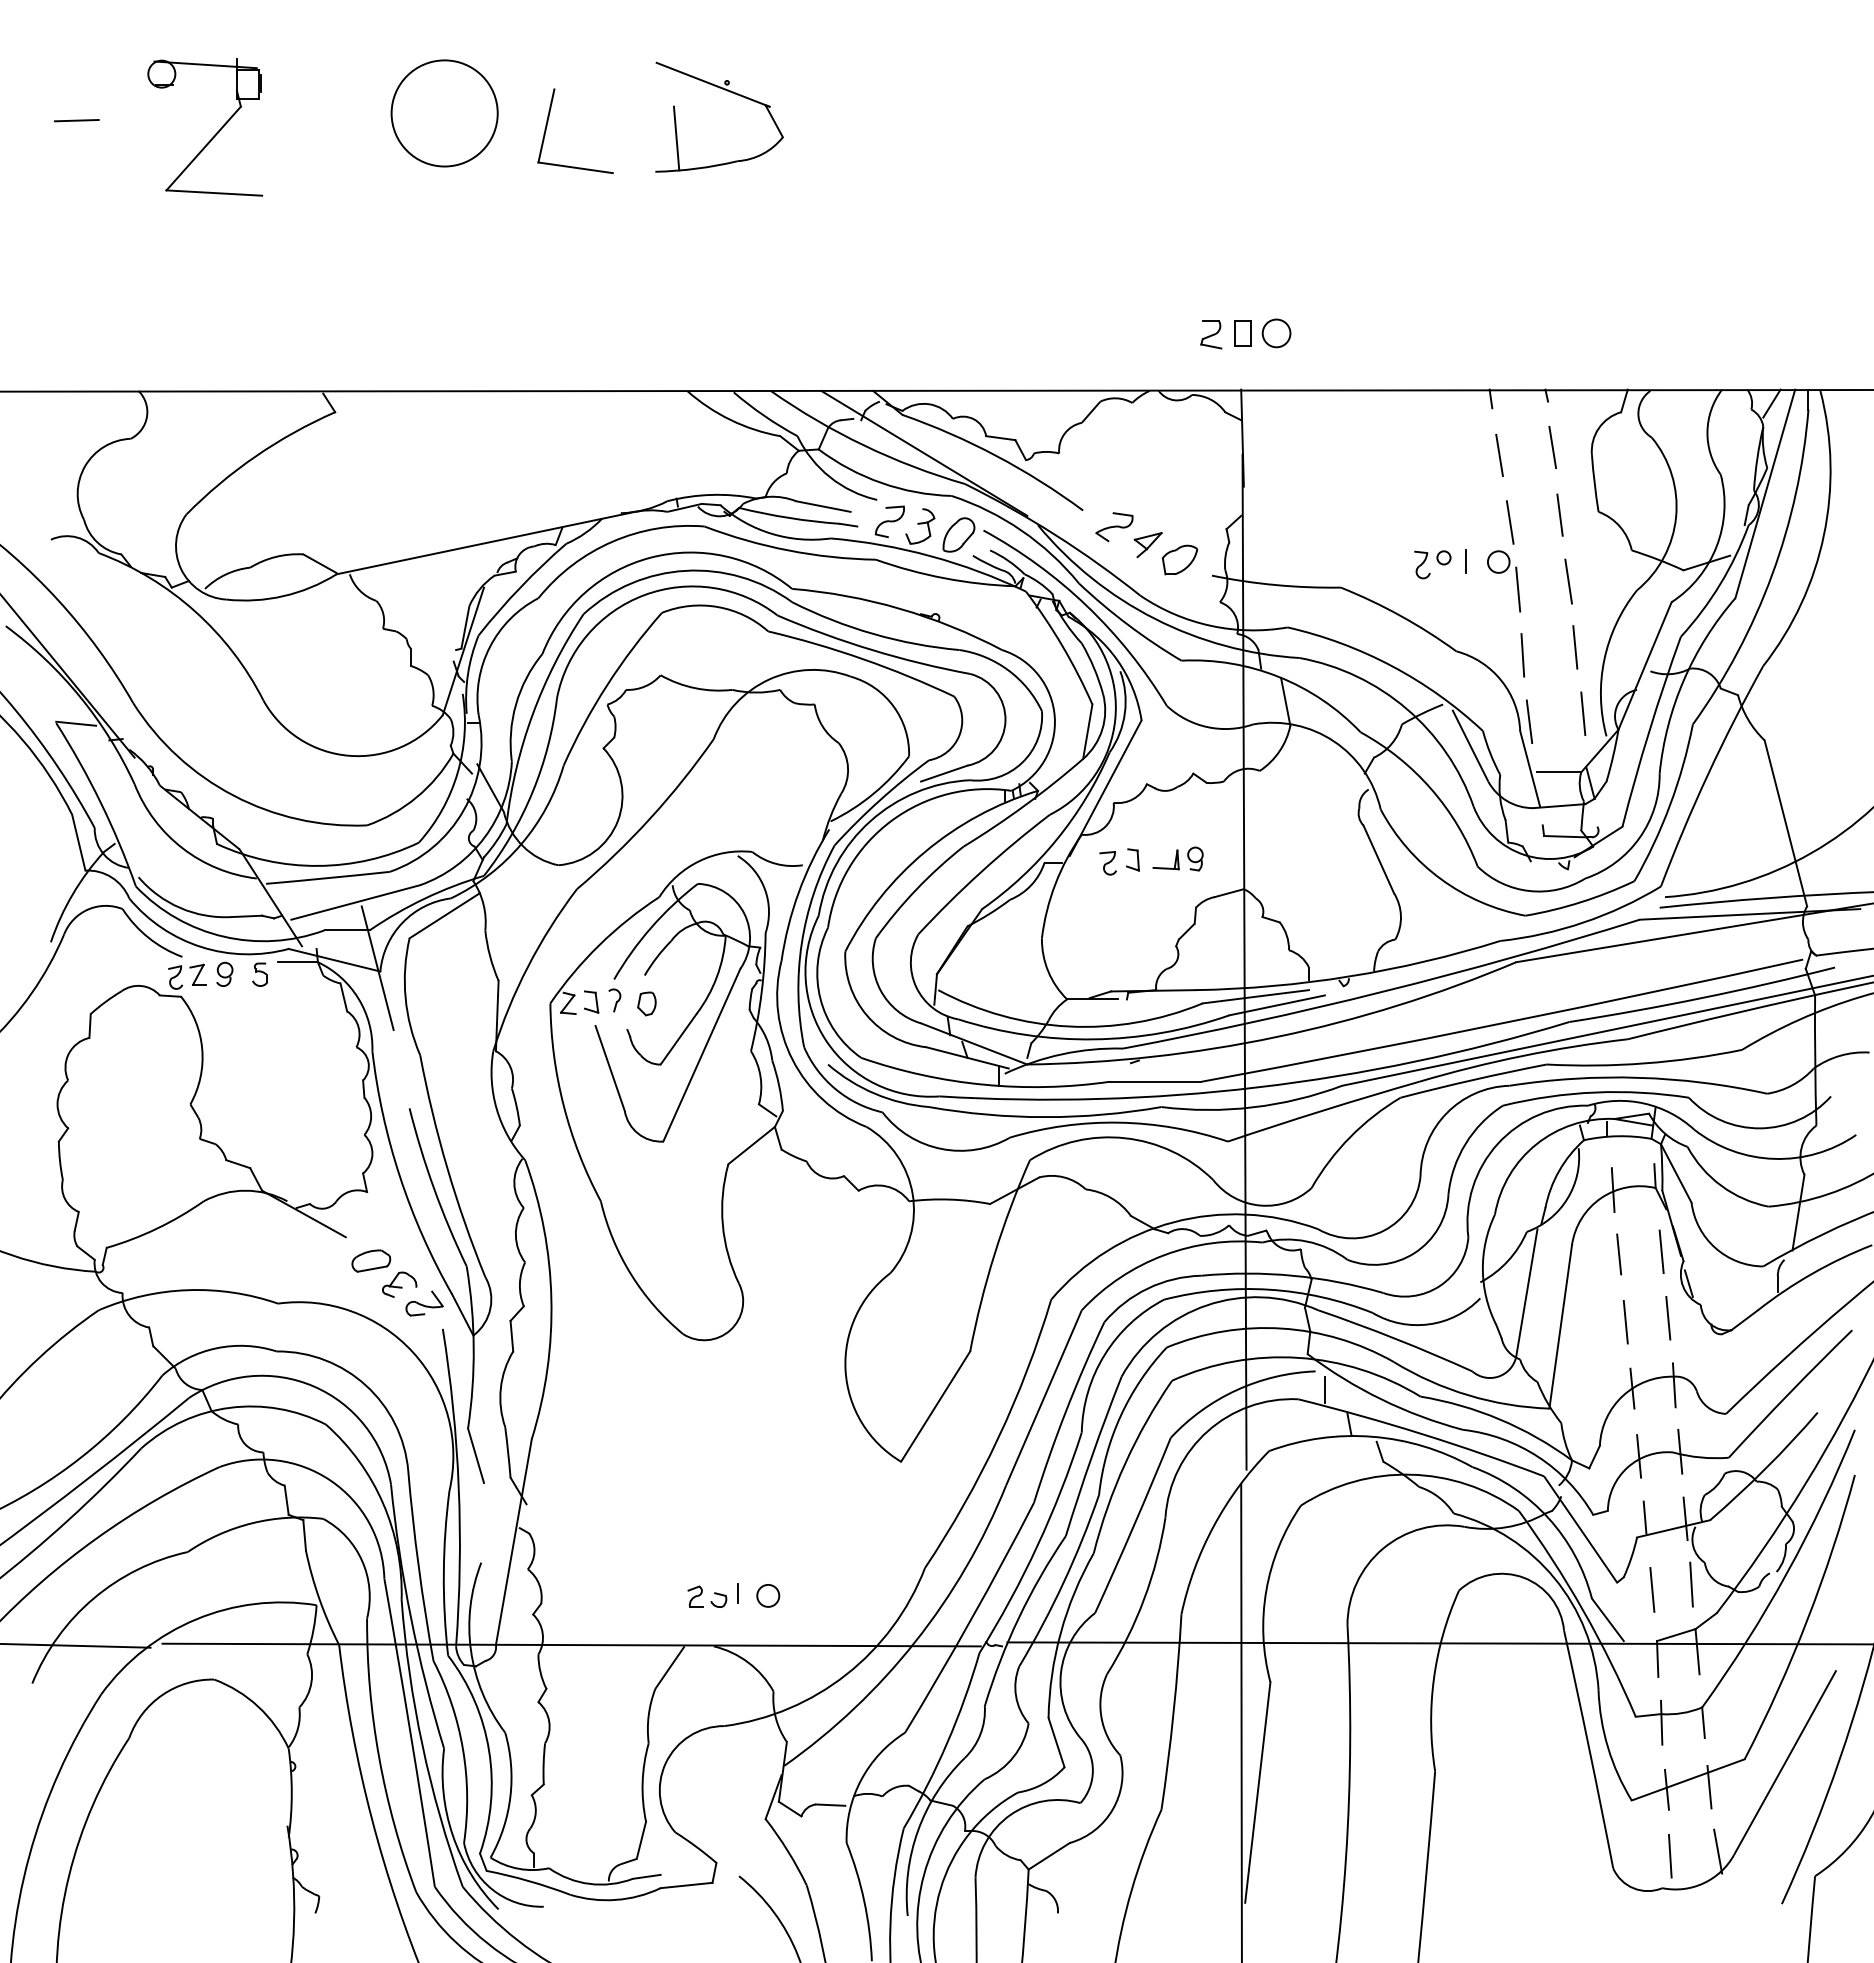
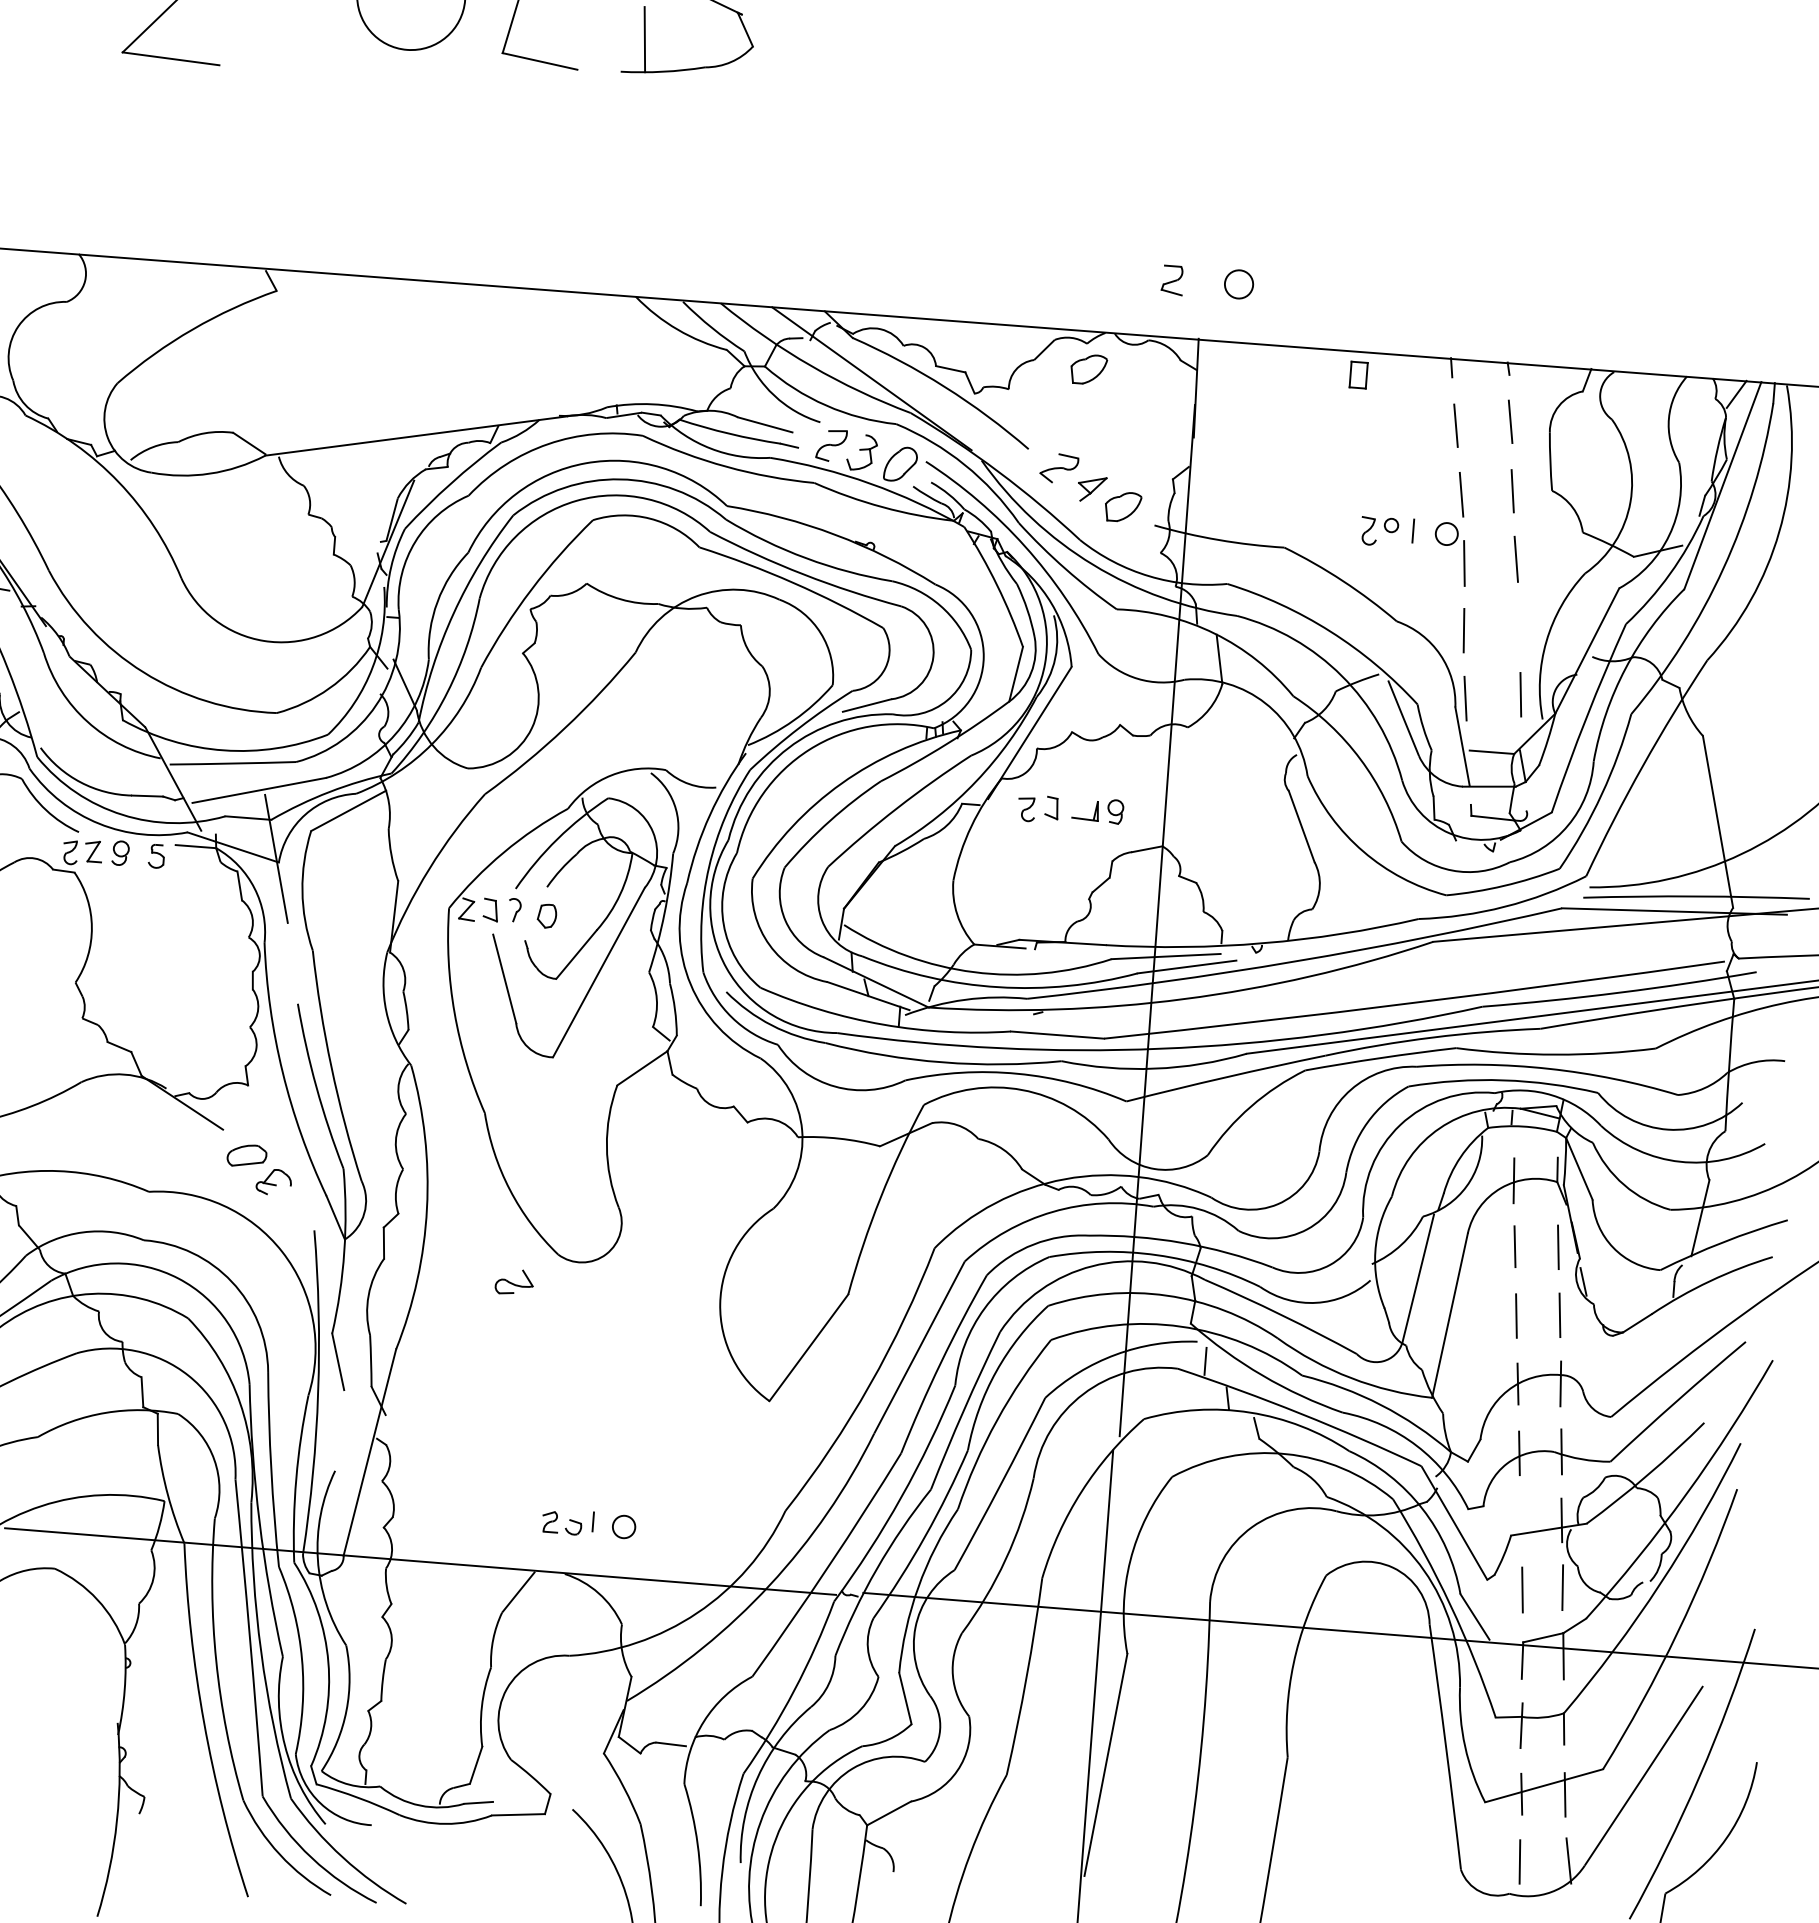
part: (1242, 333) -> (1358, 375), moved
part: (1136, 427) -> (1089, 369), added
line: (1575, 647) -> (1518, 626), removed
part: (424, 1303) -> (514, 1282), moved
line: (1644, 1517) -> (1520, 1515), removed

